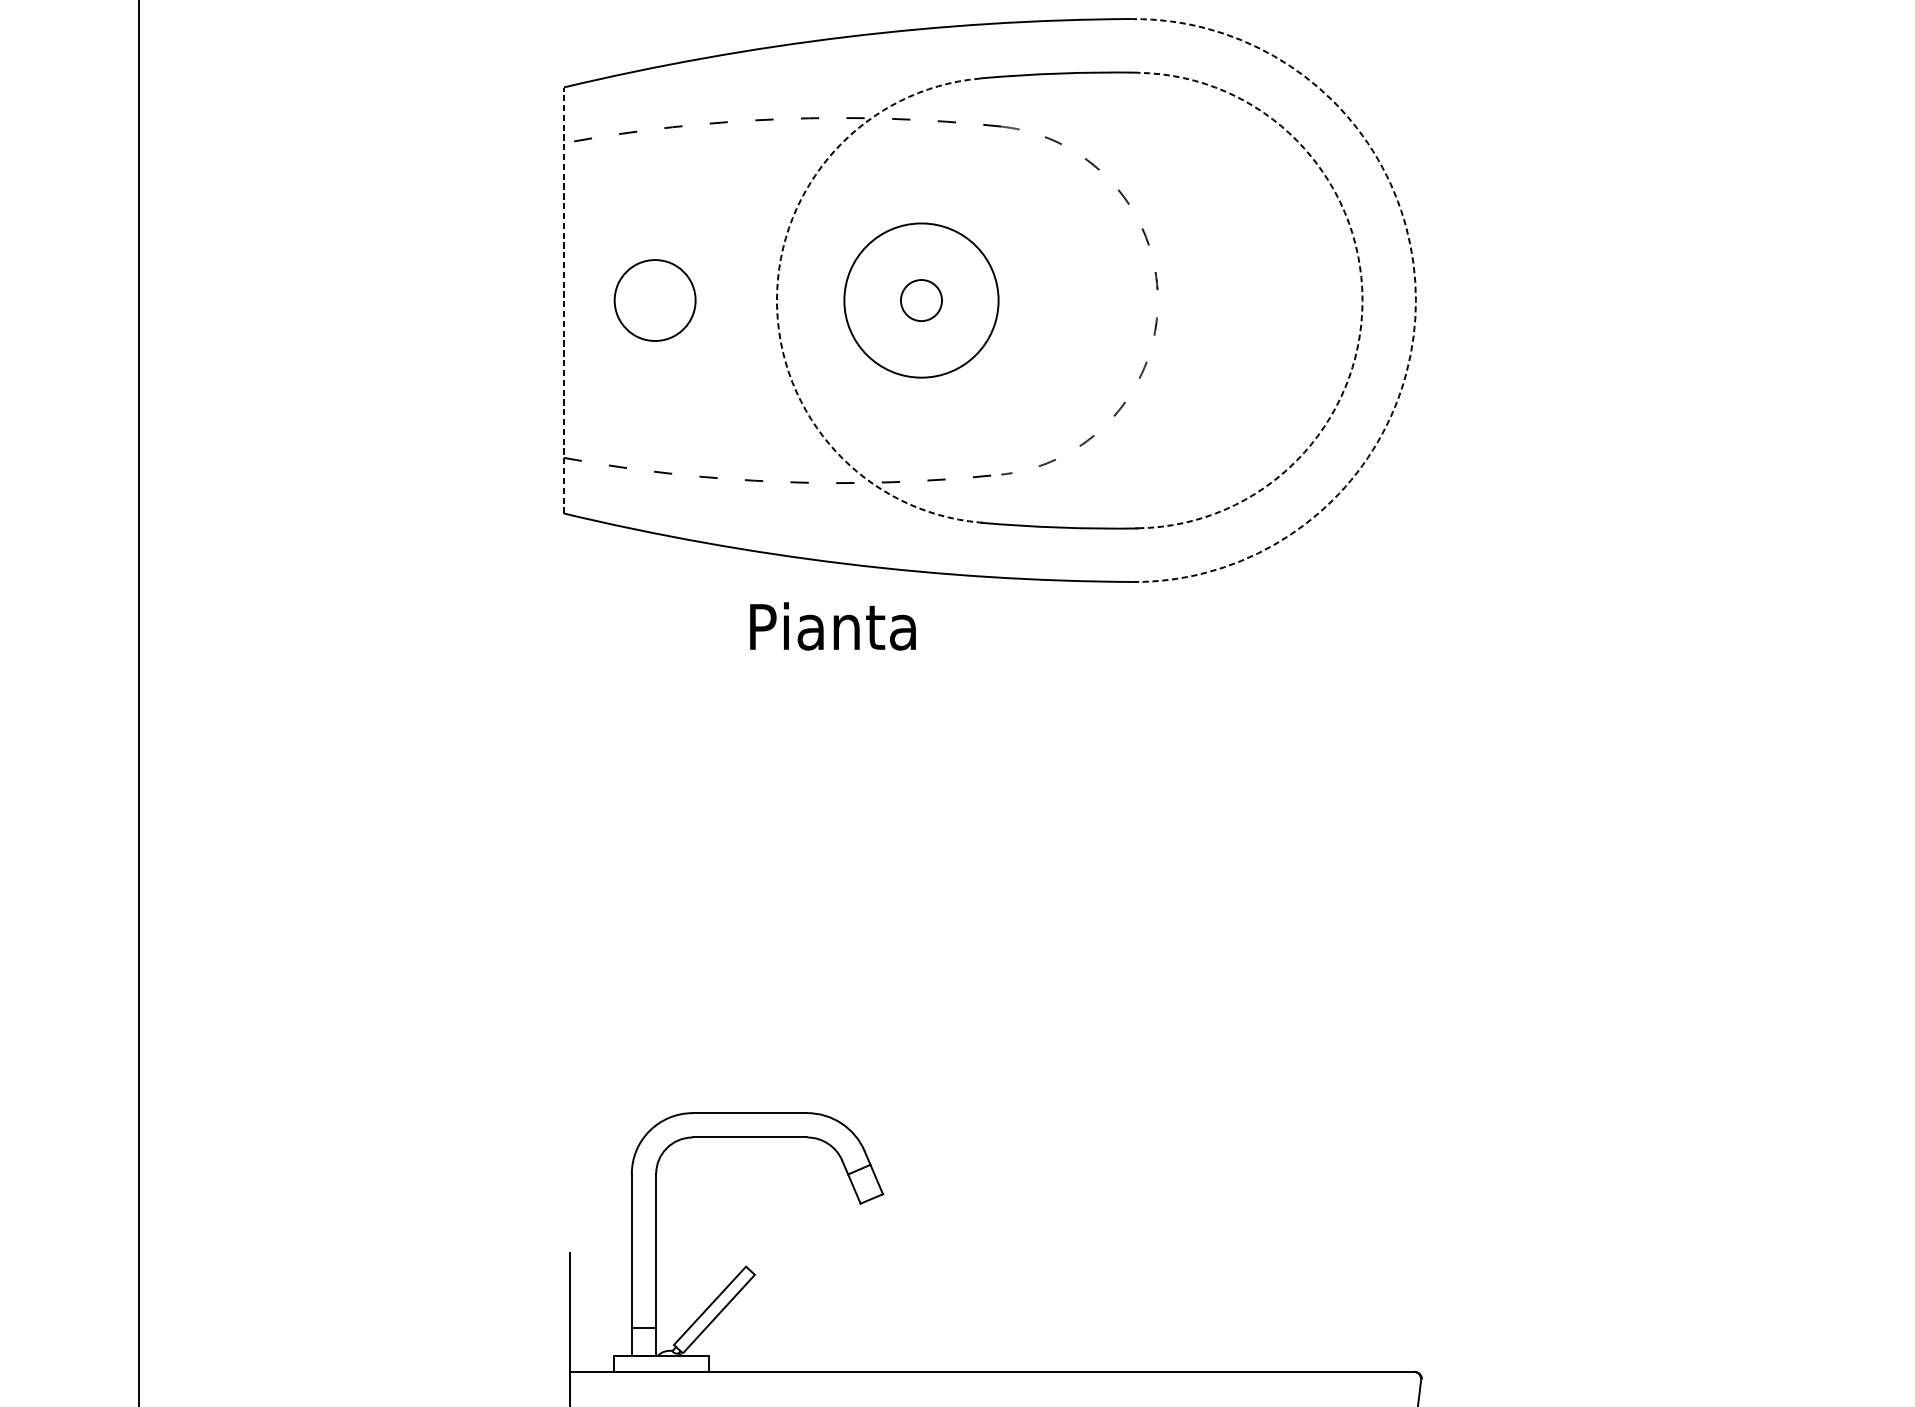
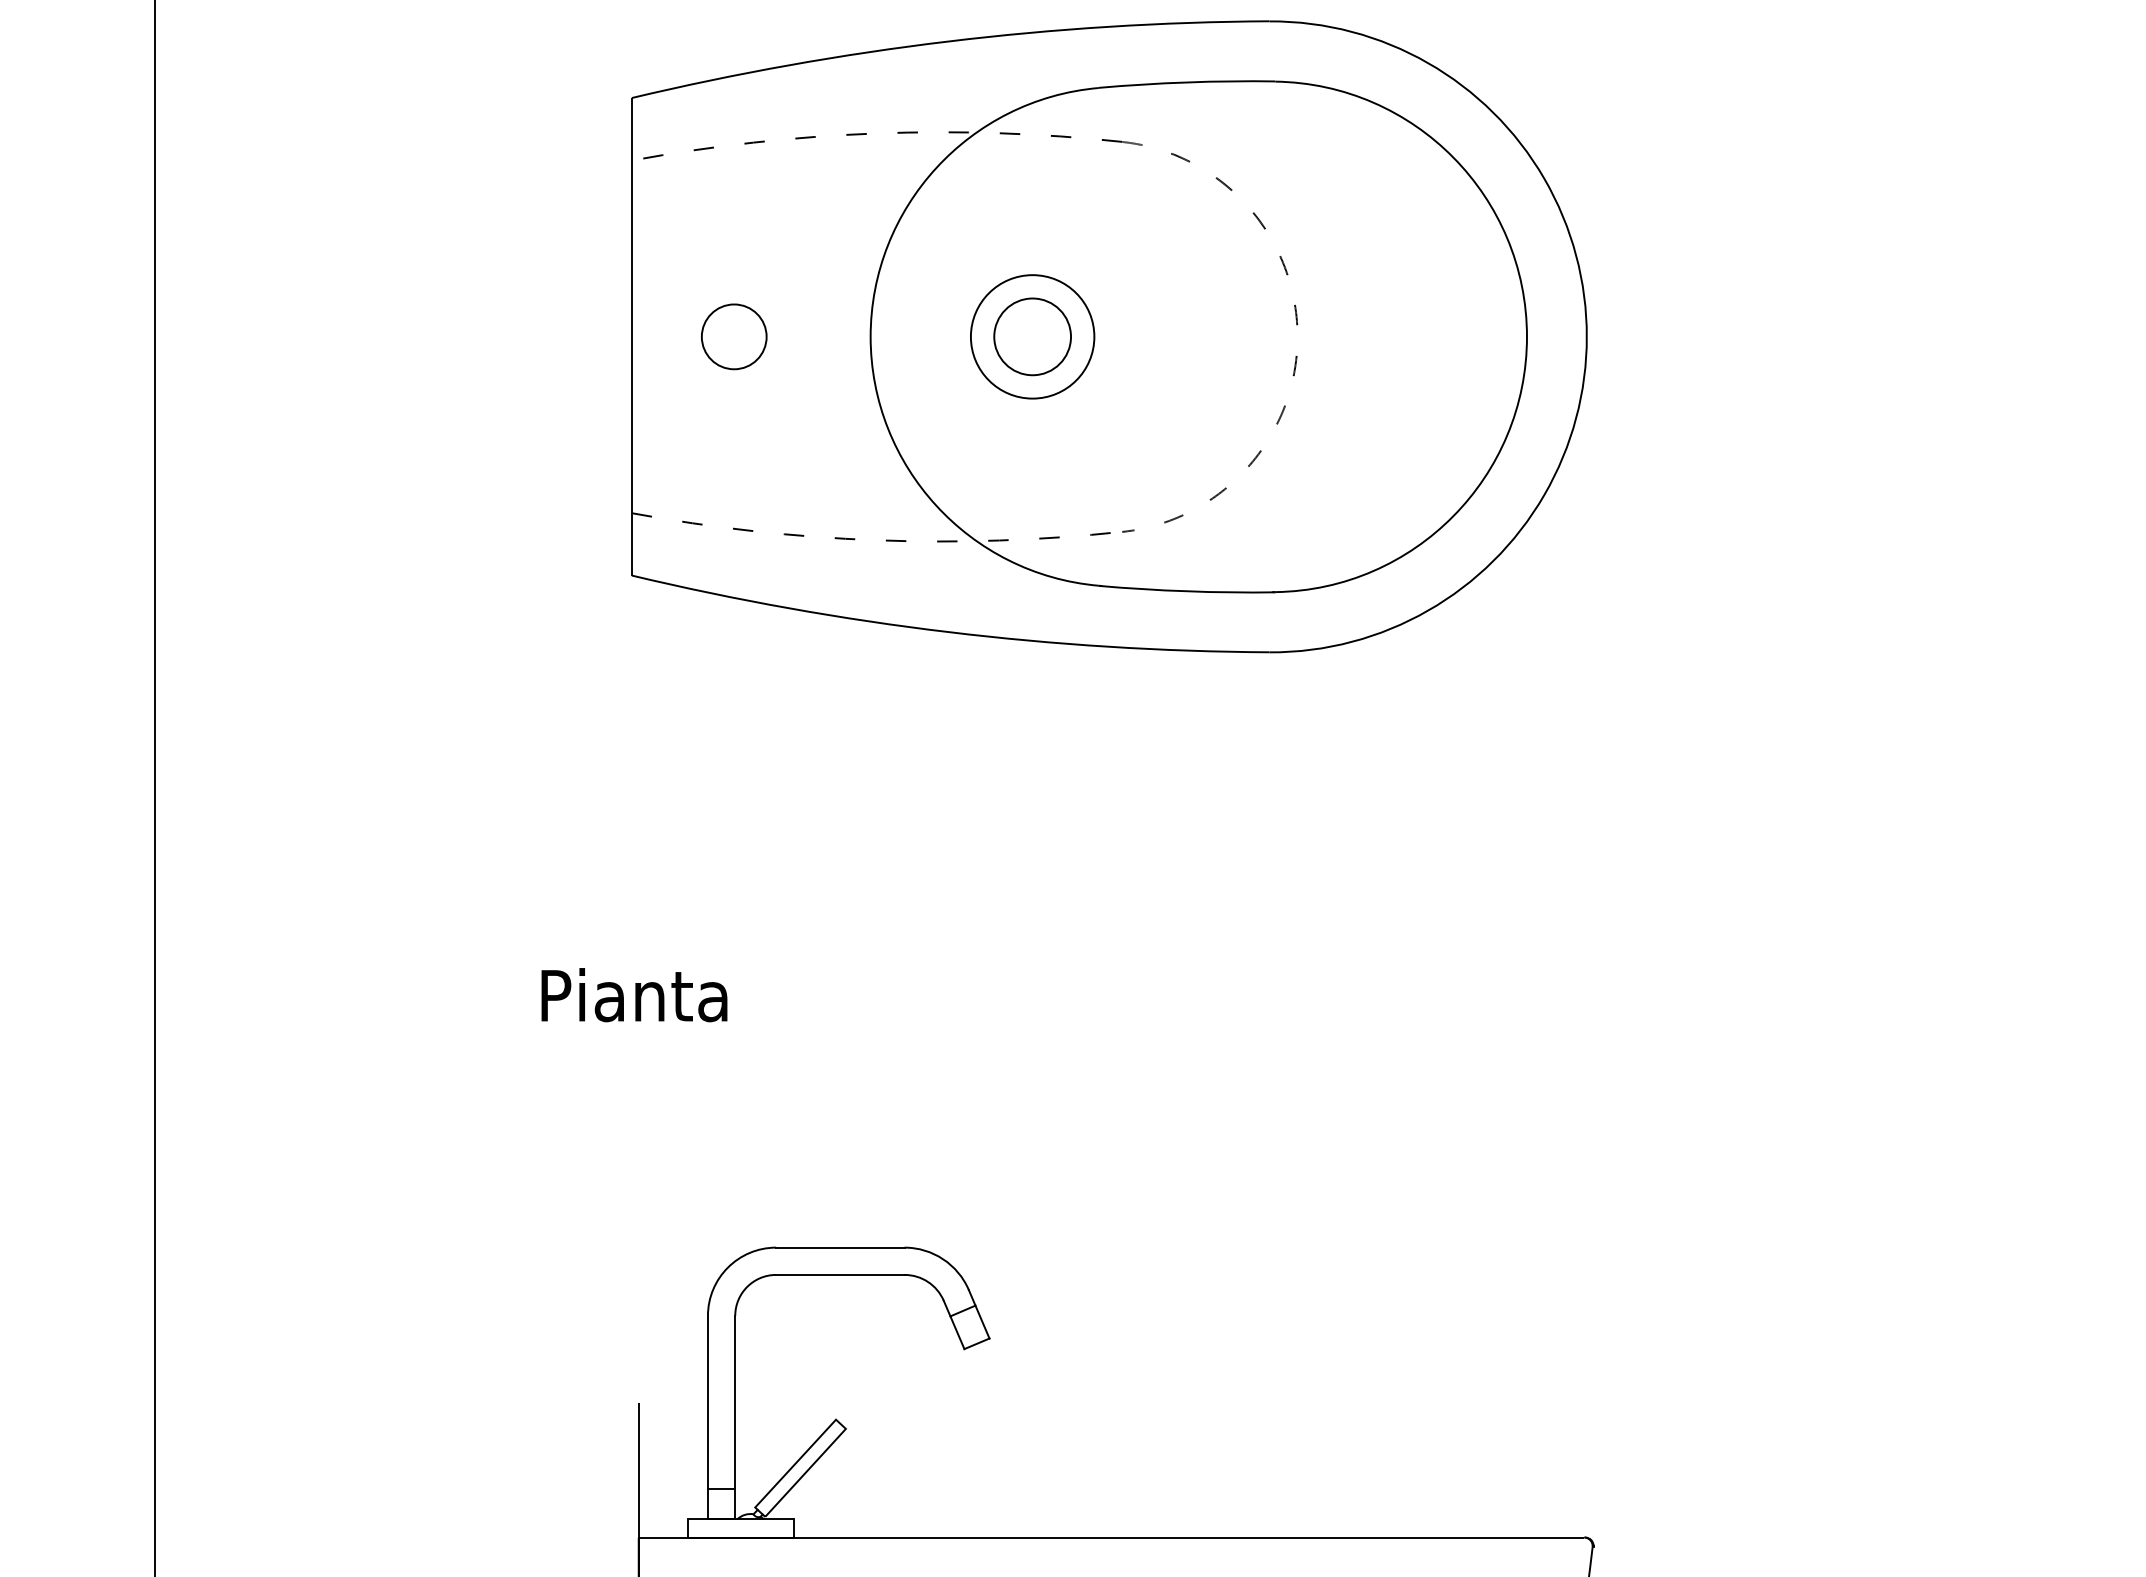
line: (563, 300) -> (631, 336), dashed -> solid
circle: (655, 300) -> (734, 336), size x0.71
arc: (776, 300) -> (870, 336), dashed -> solid
circle: (921, 300) -> (1032, 336), size x0.71
circle: (921, 300) -> (1032, 336), size x1.67
arc: (1362, 300) -> (1526, 336), dashed -> solid
arc: (1415, 300) -> (1586, 336), dashed -> solid
text: (833, 626) -> (634, 995), moved

